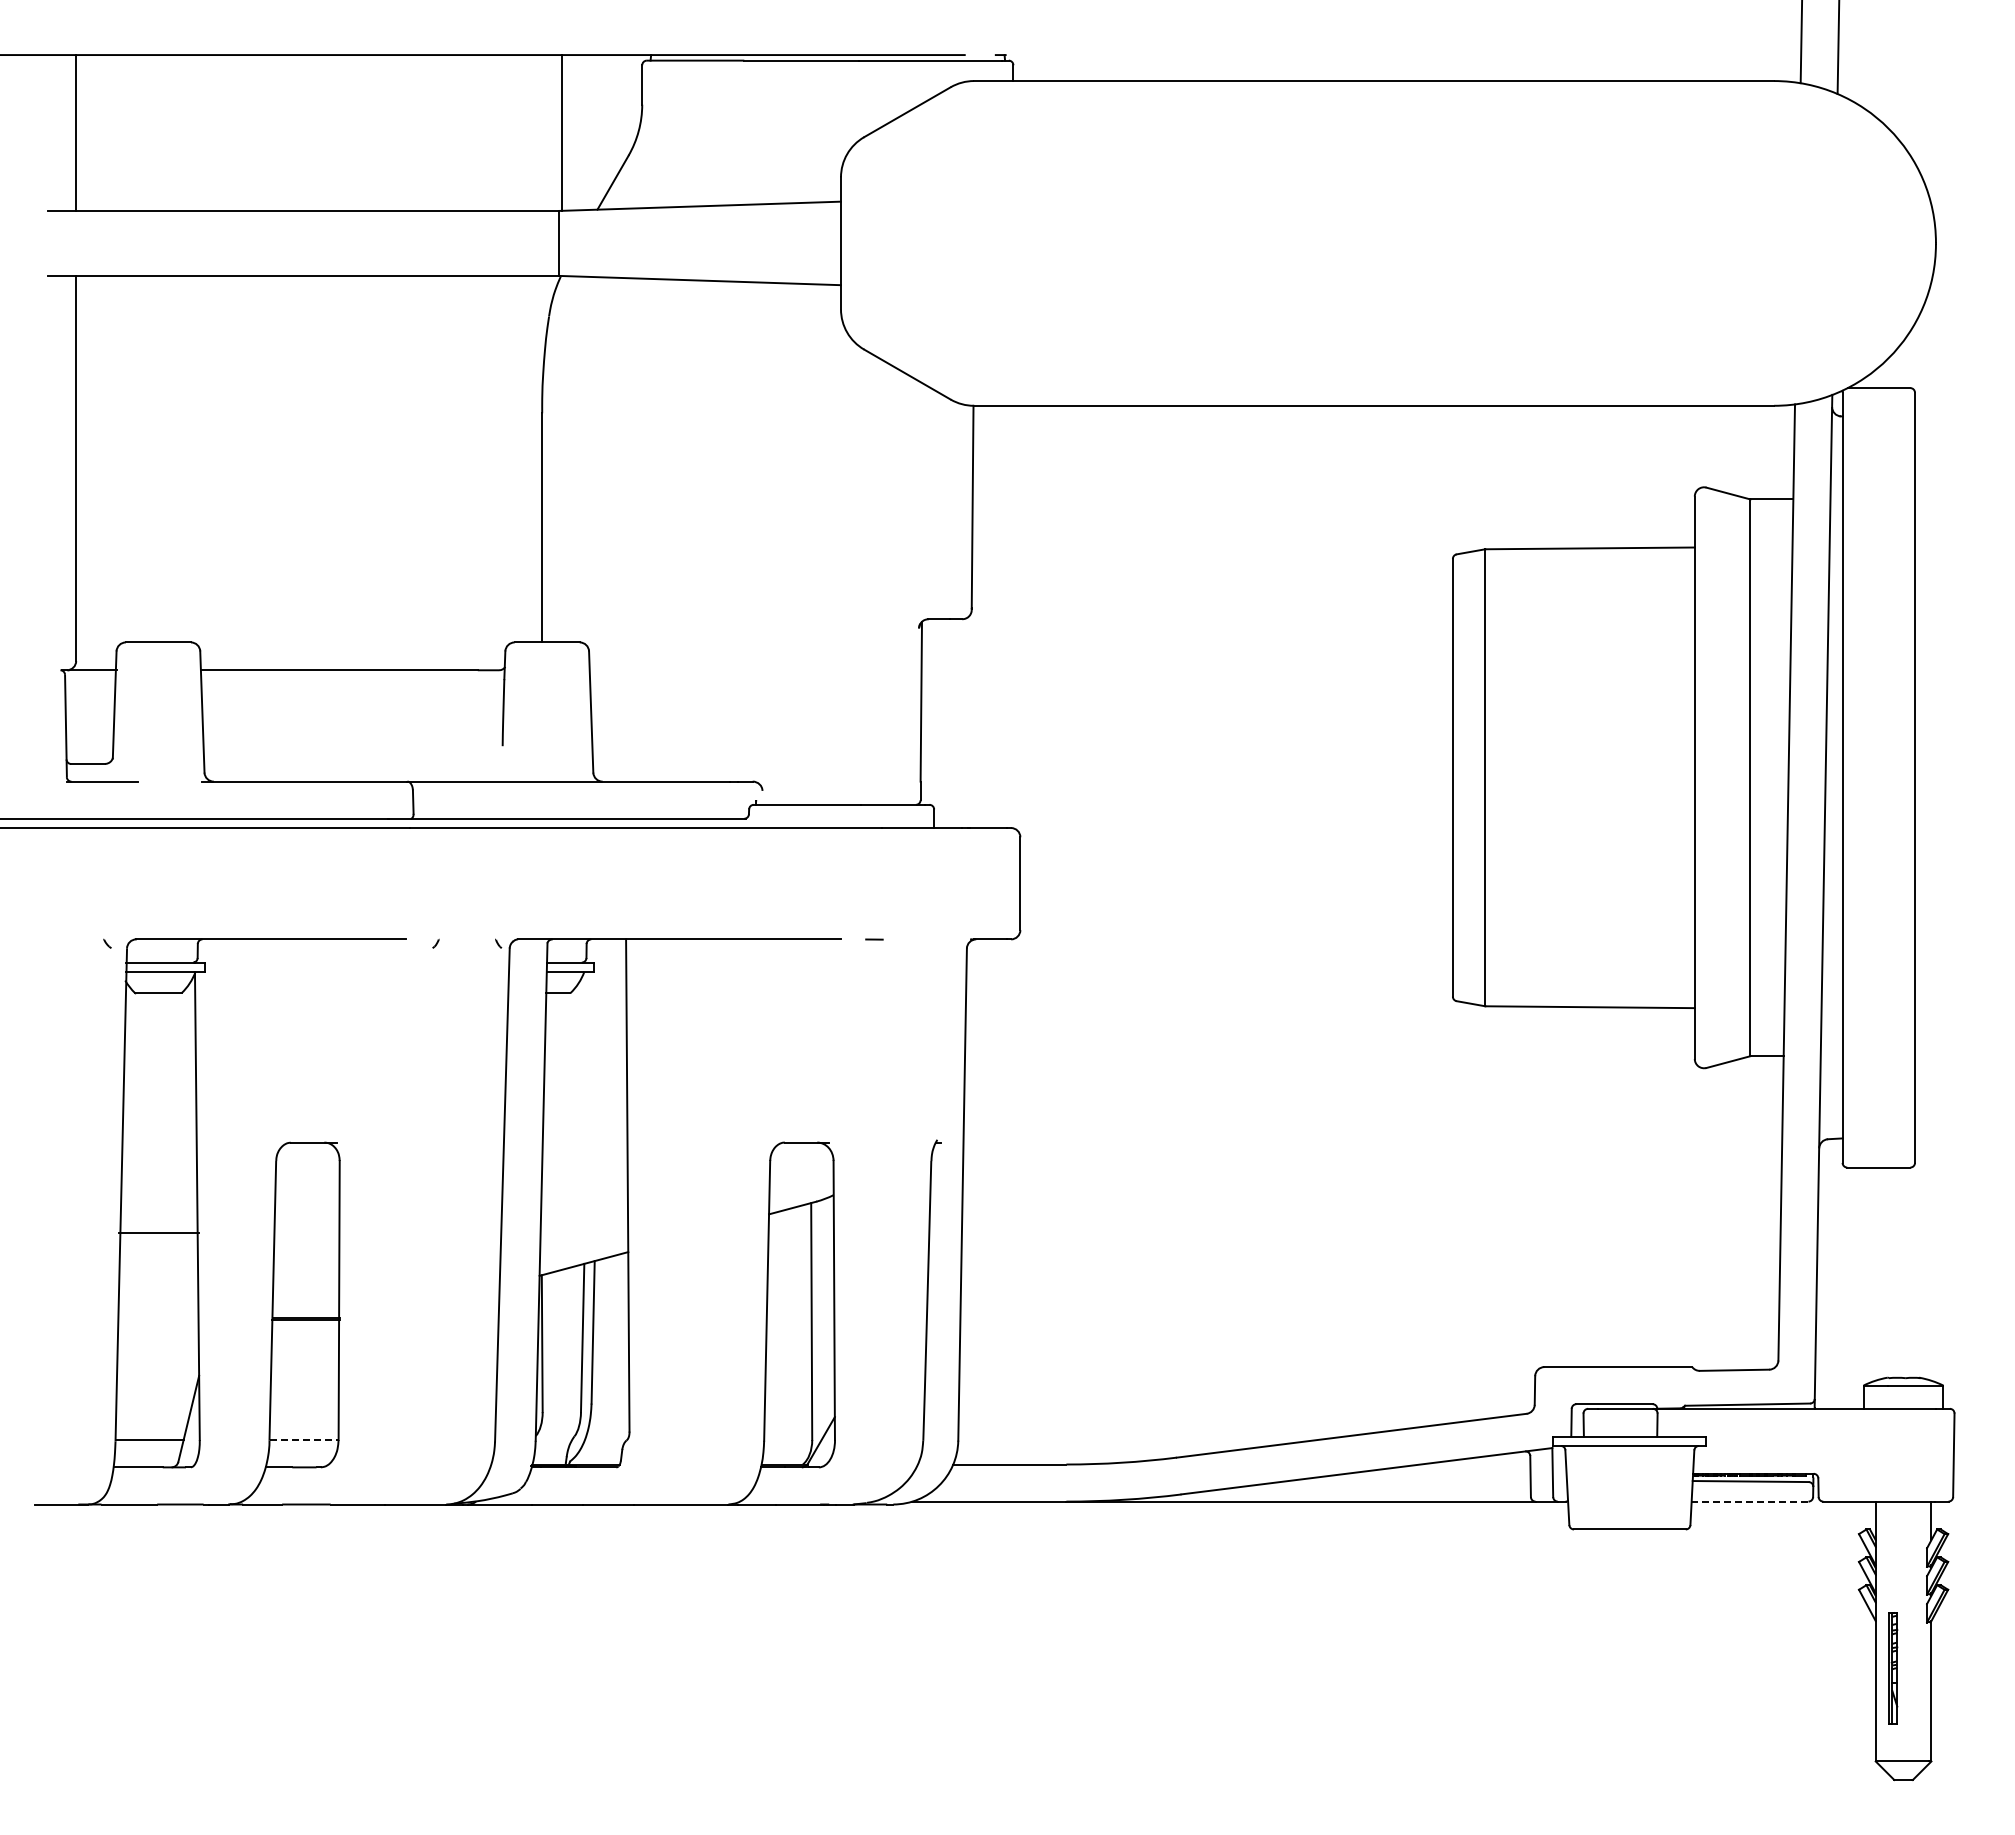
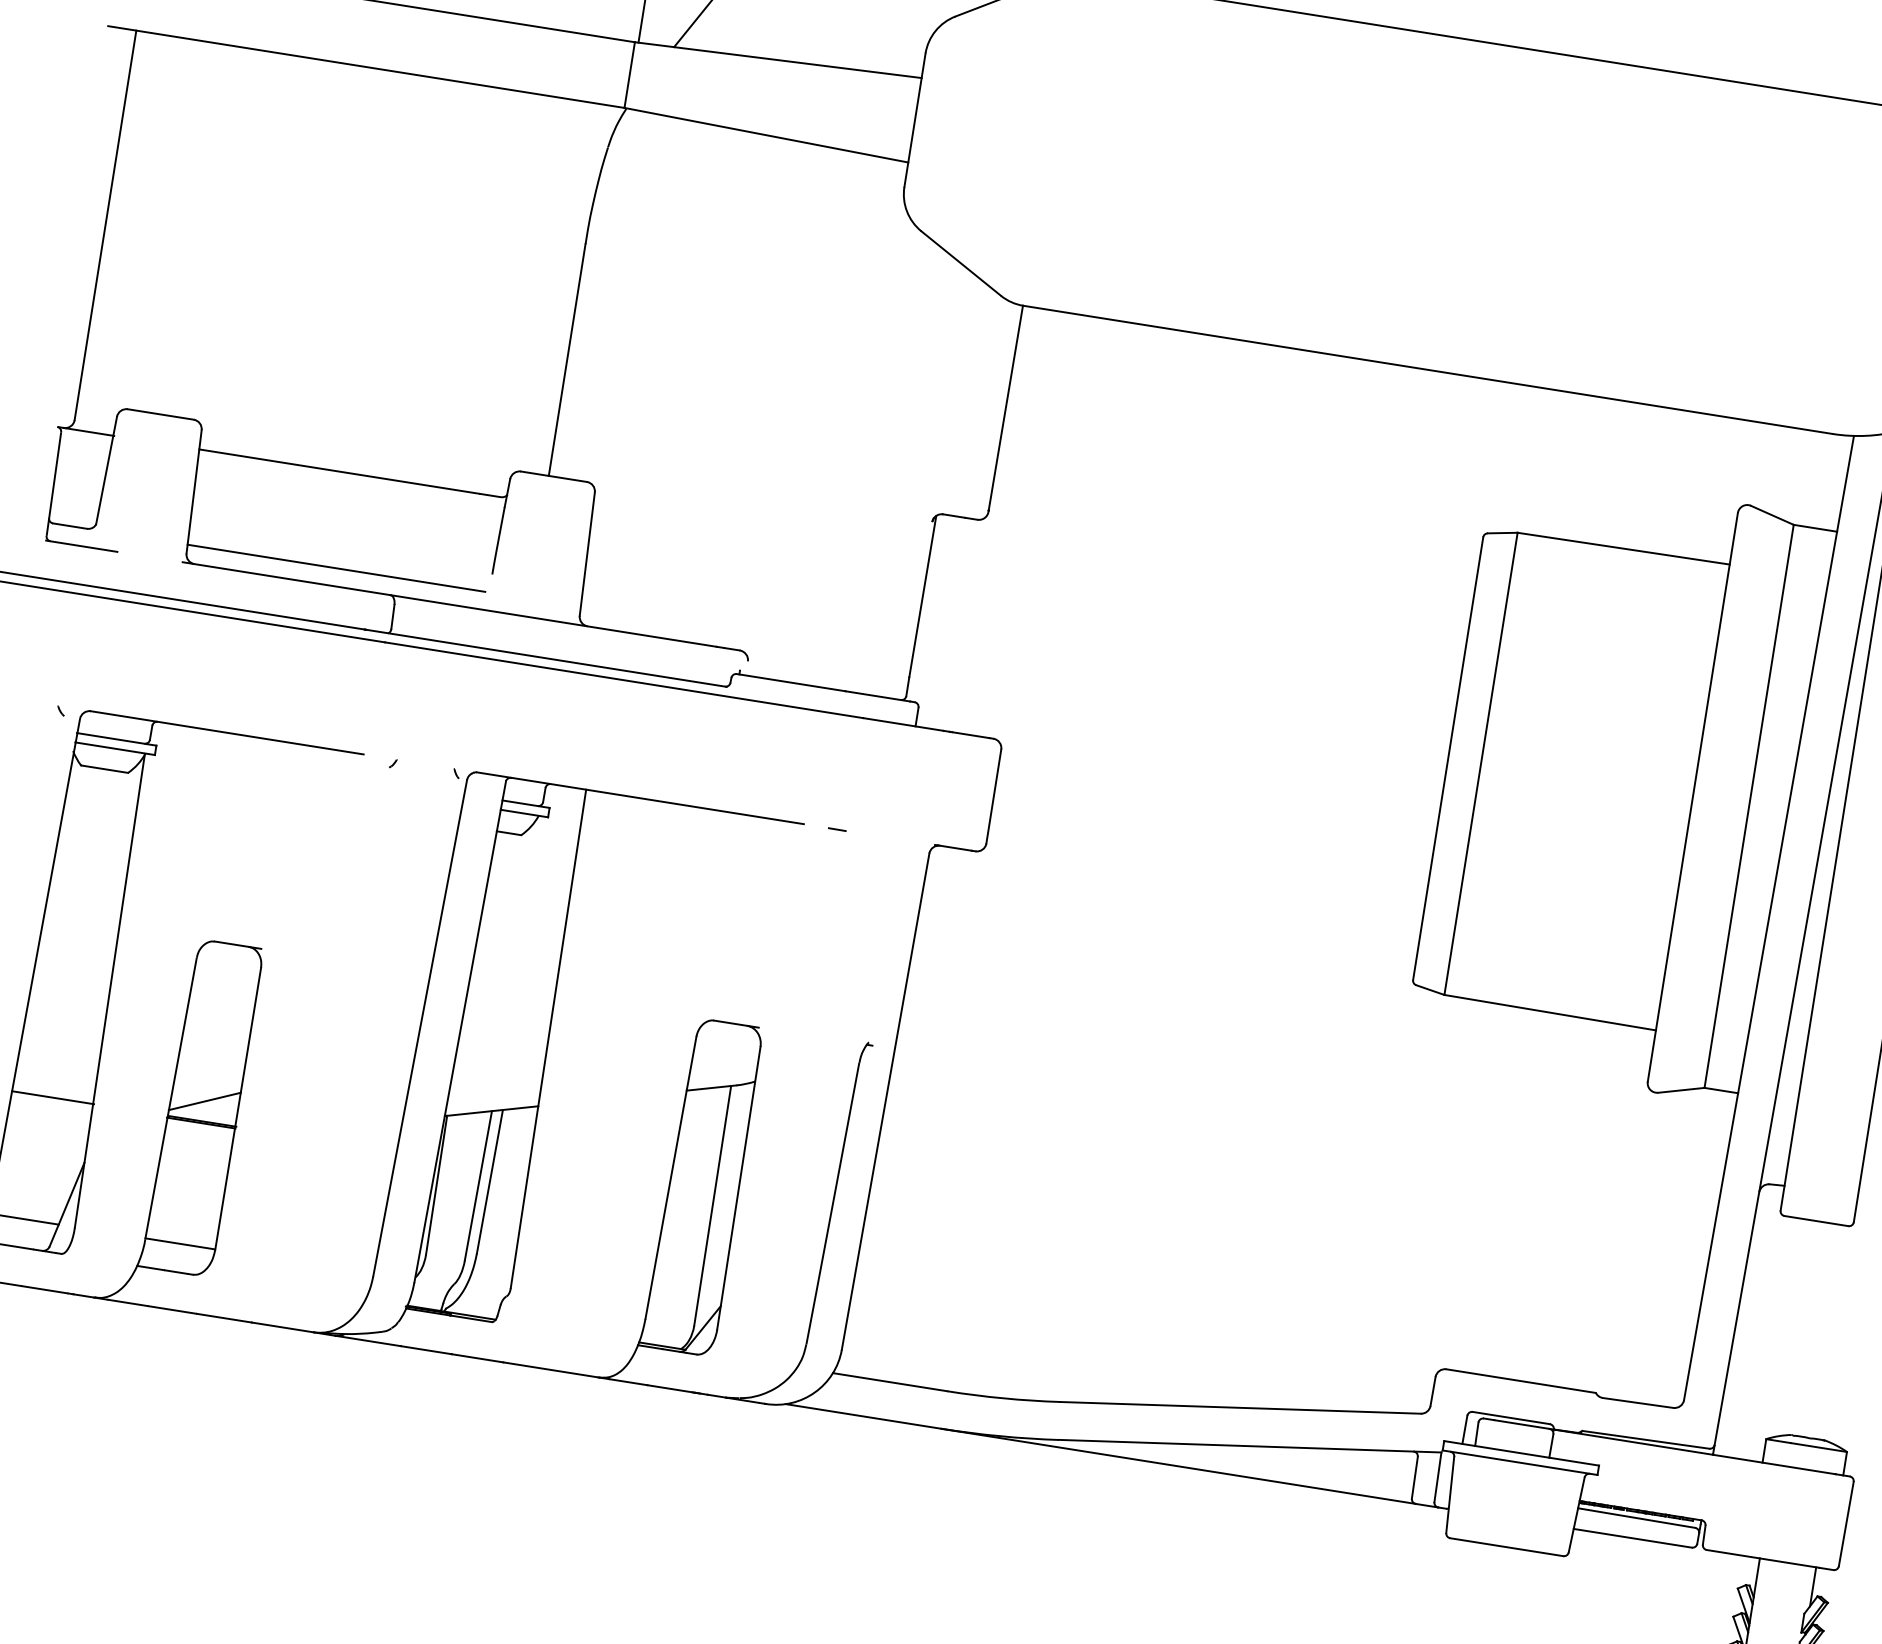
line: (351, 764) -> (336, 568), added
line: (158, 1232) -> (52, 1097), moved
line: (305, 1298) -> (204, 1101), added
line: (304, 1439) -> (180, 1243), dashed -> solid
line: (1749, 1501) -> (1632, 1538), dashed -> solid

